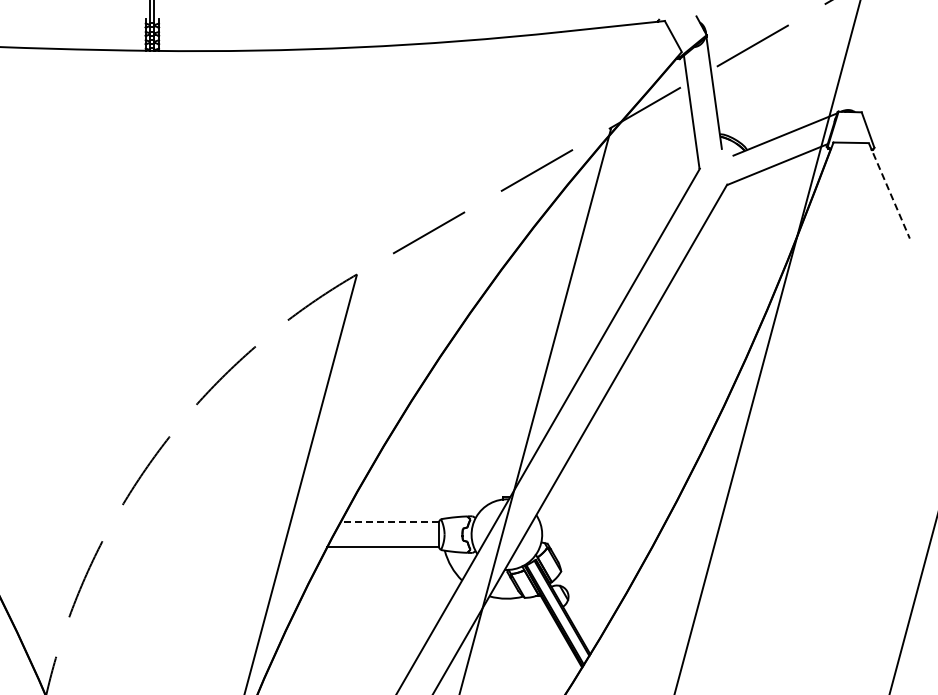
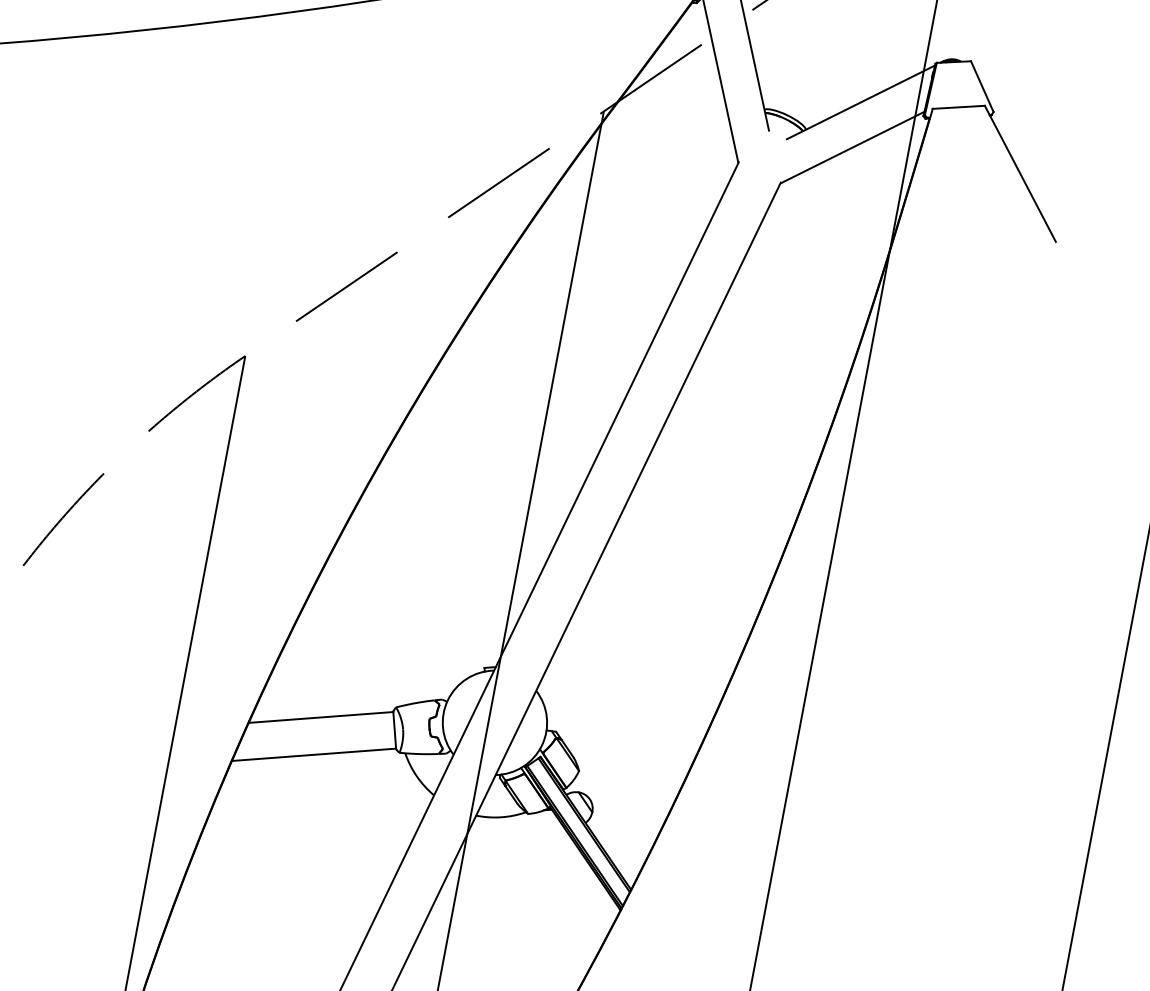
line: (889, 190) -> (1020, 173), dashed -> solid
line: (389, 522) -> (320, 717), dashed -> solid

